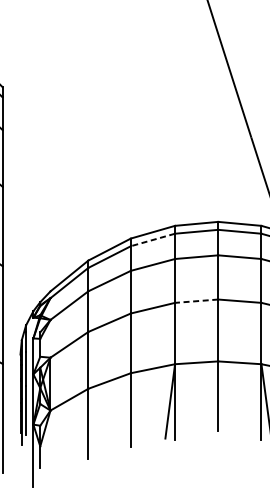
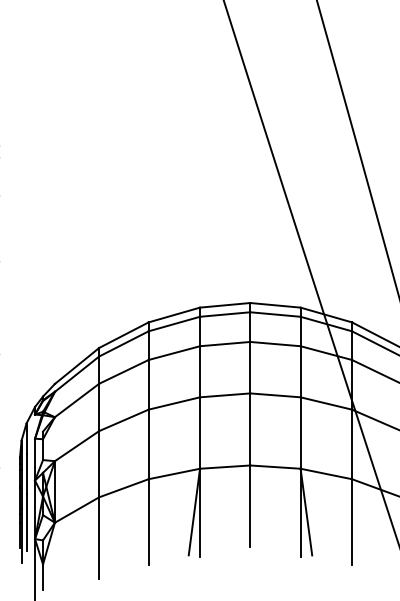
line: (153, 240) -> (174, 324), dashed -> solid
line: (196, 301) -> (224, 395), dashed -> solid

